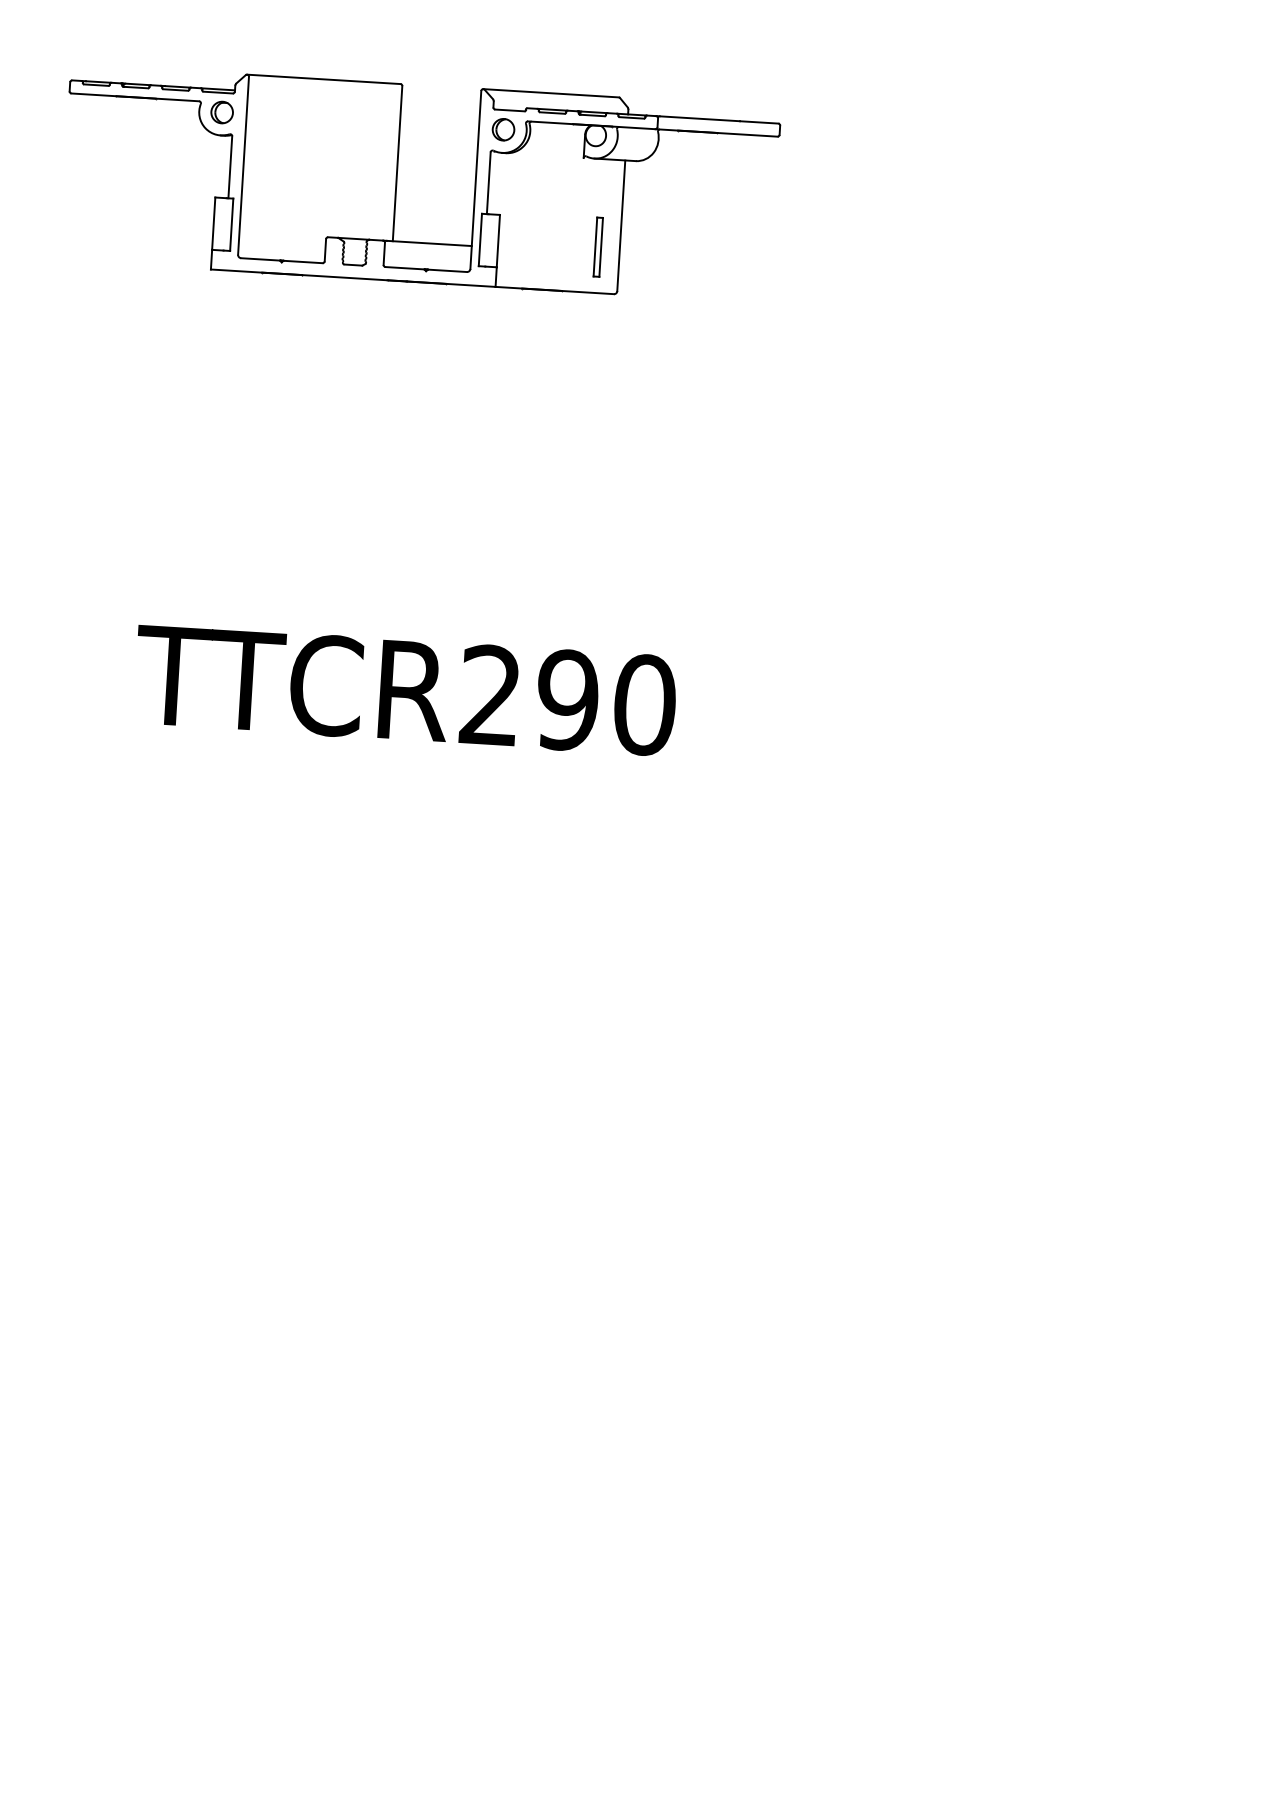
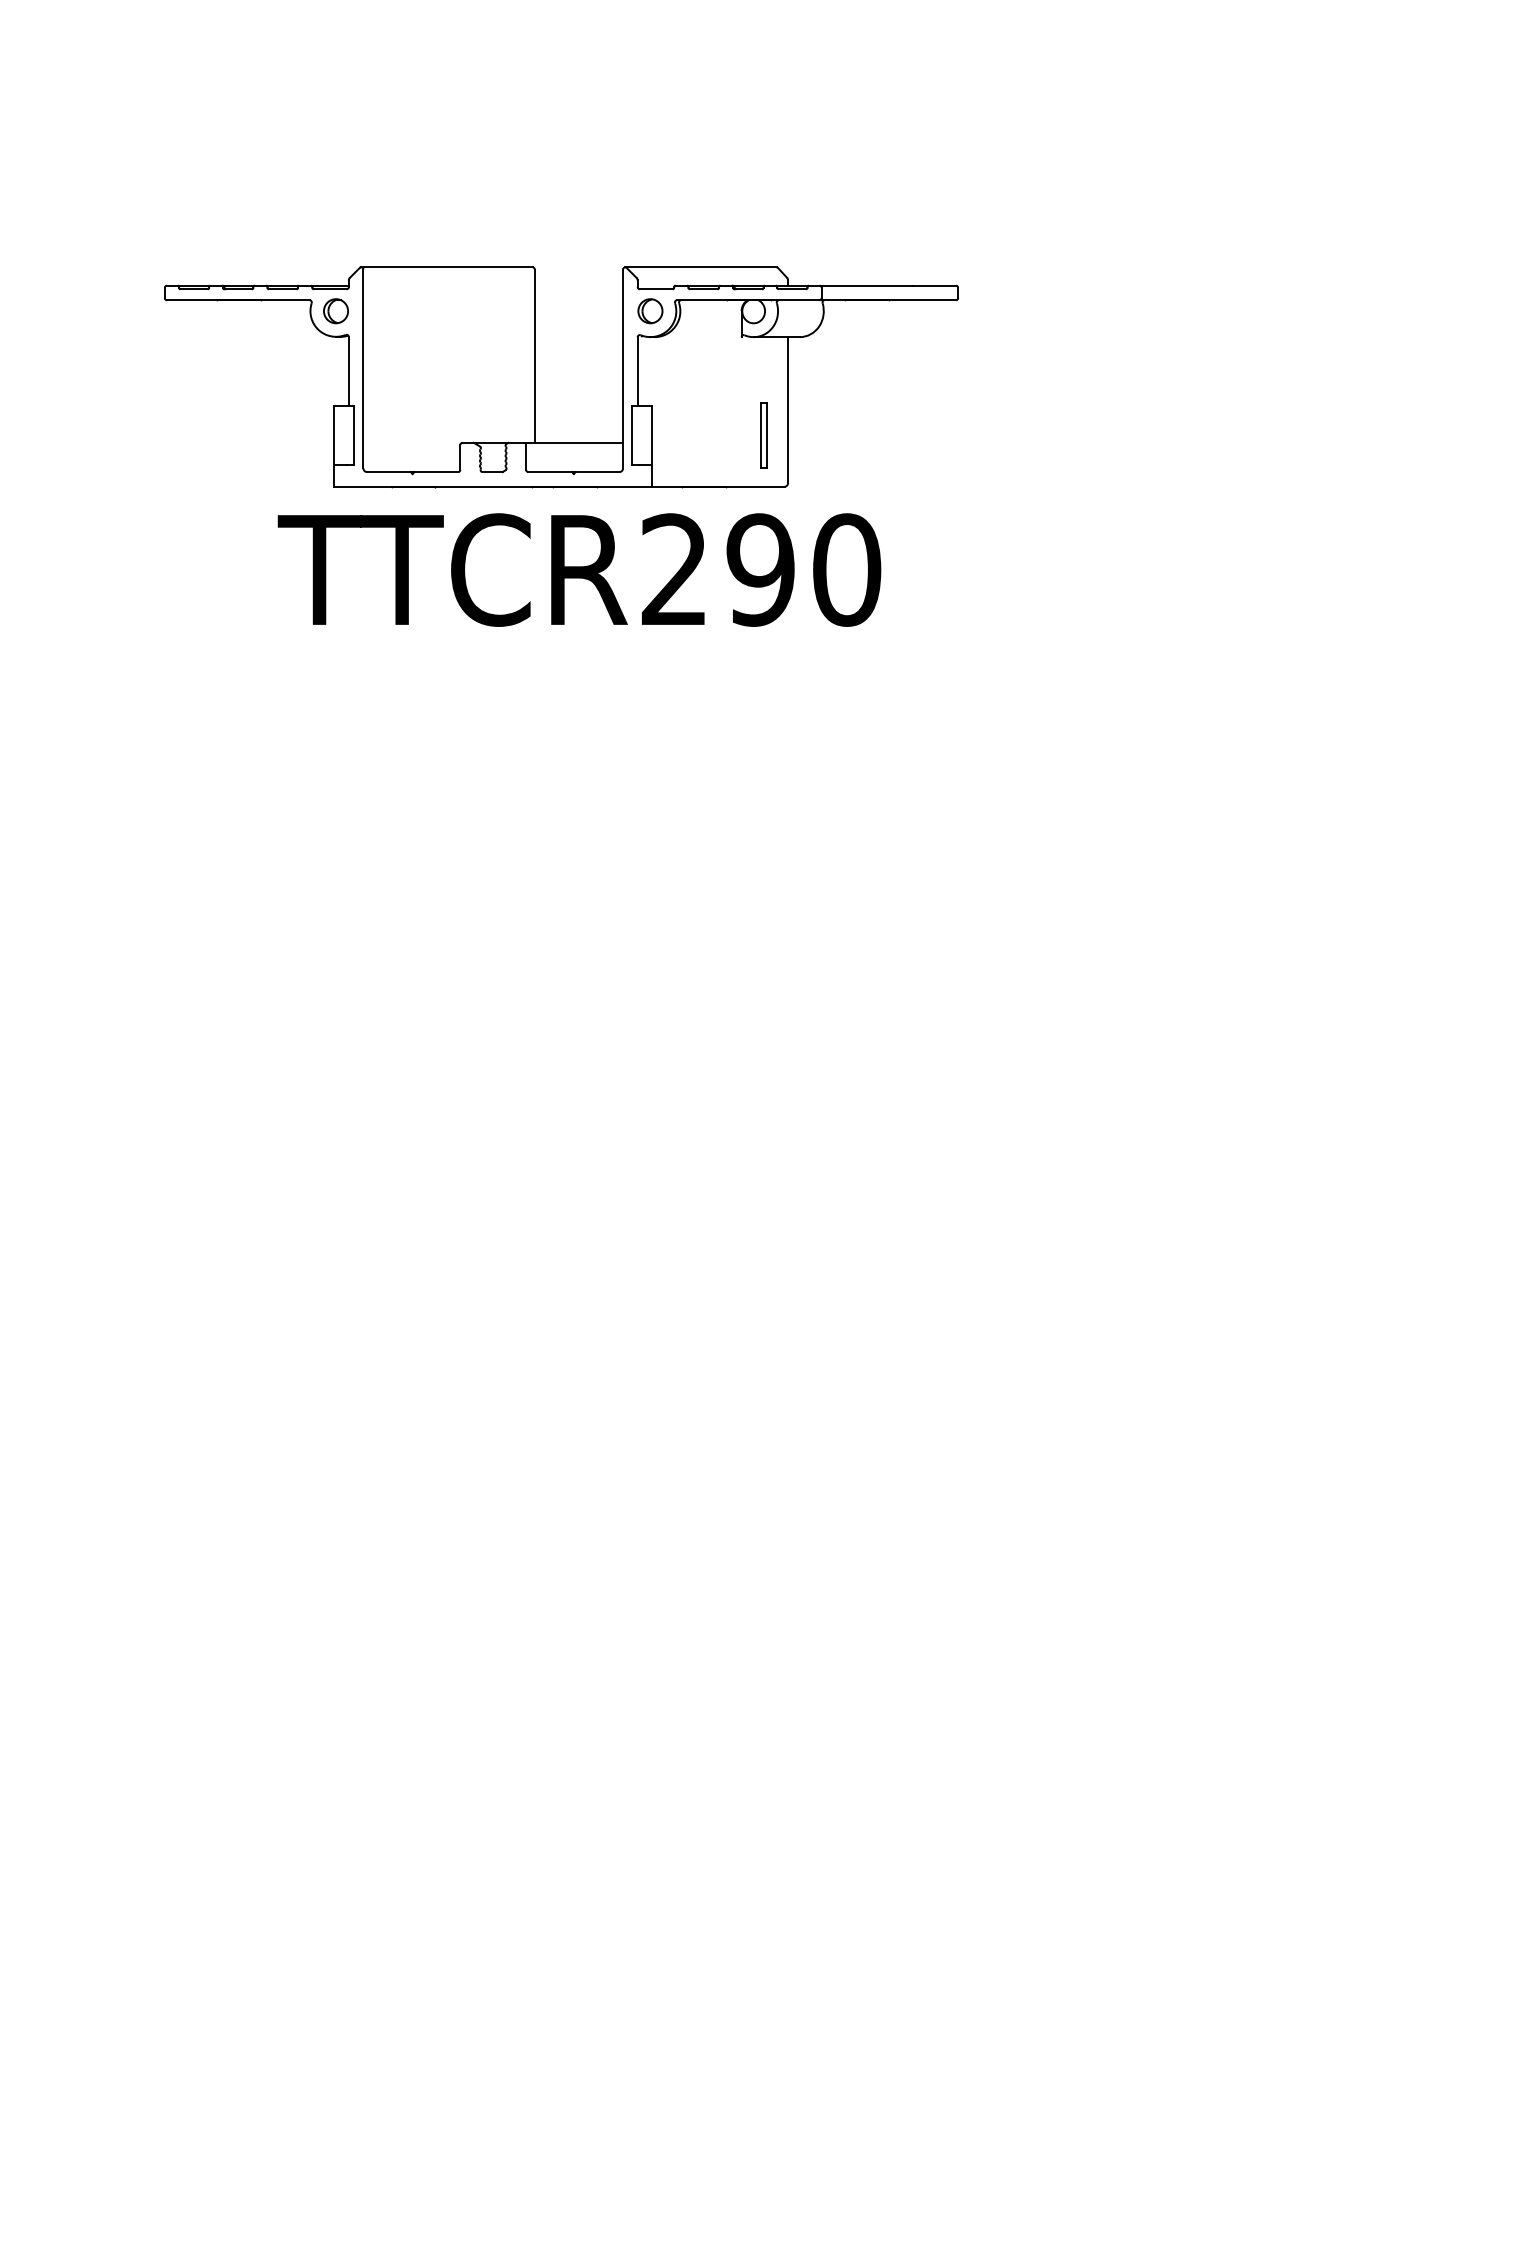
text: (405, 689) -> (579, 569), moved

